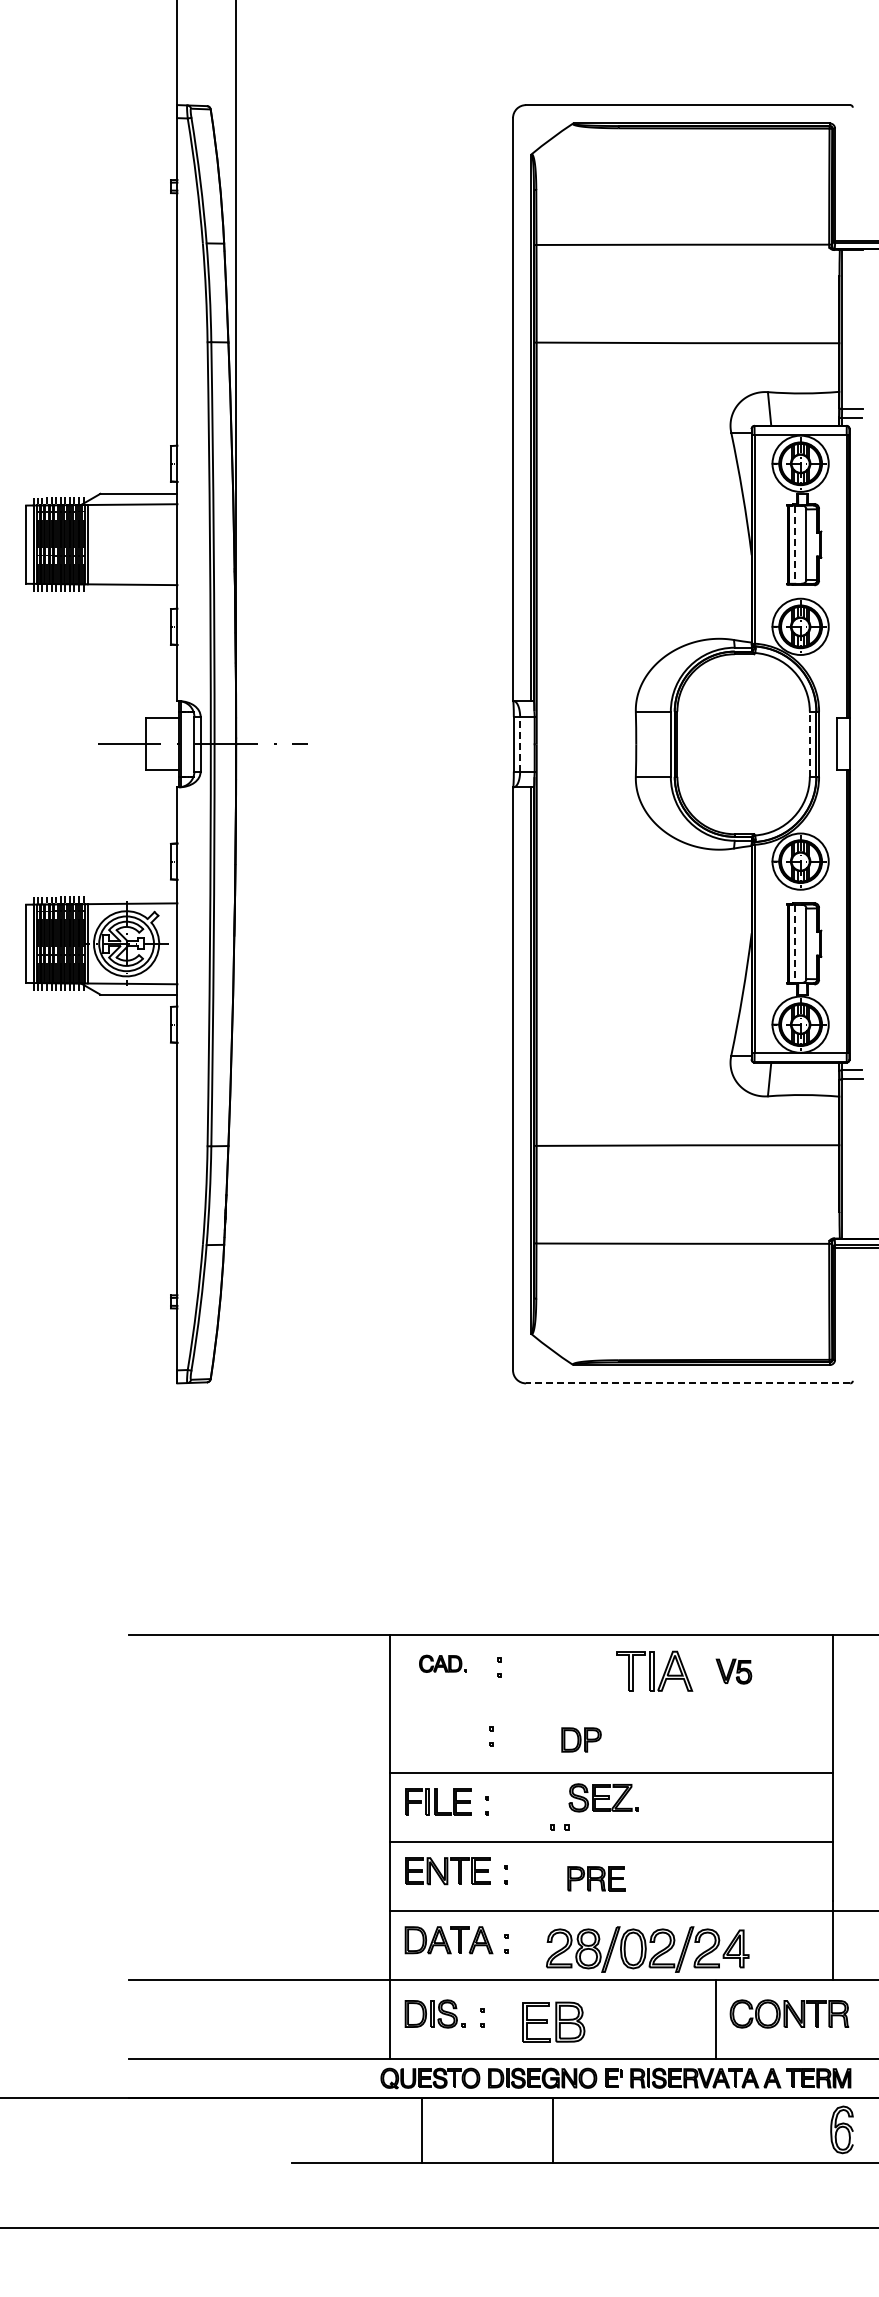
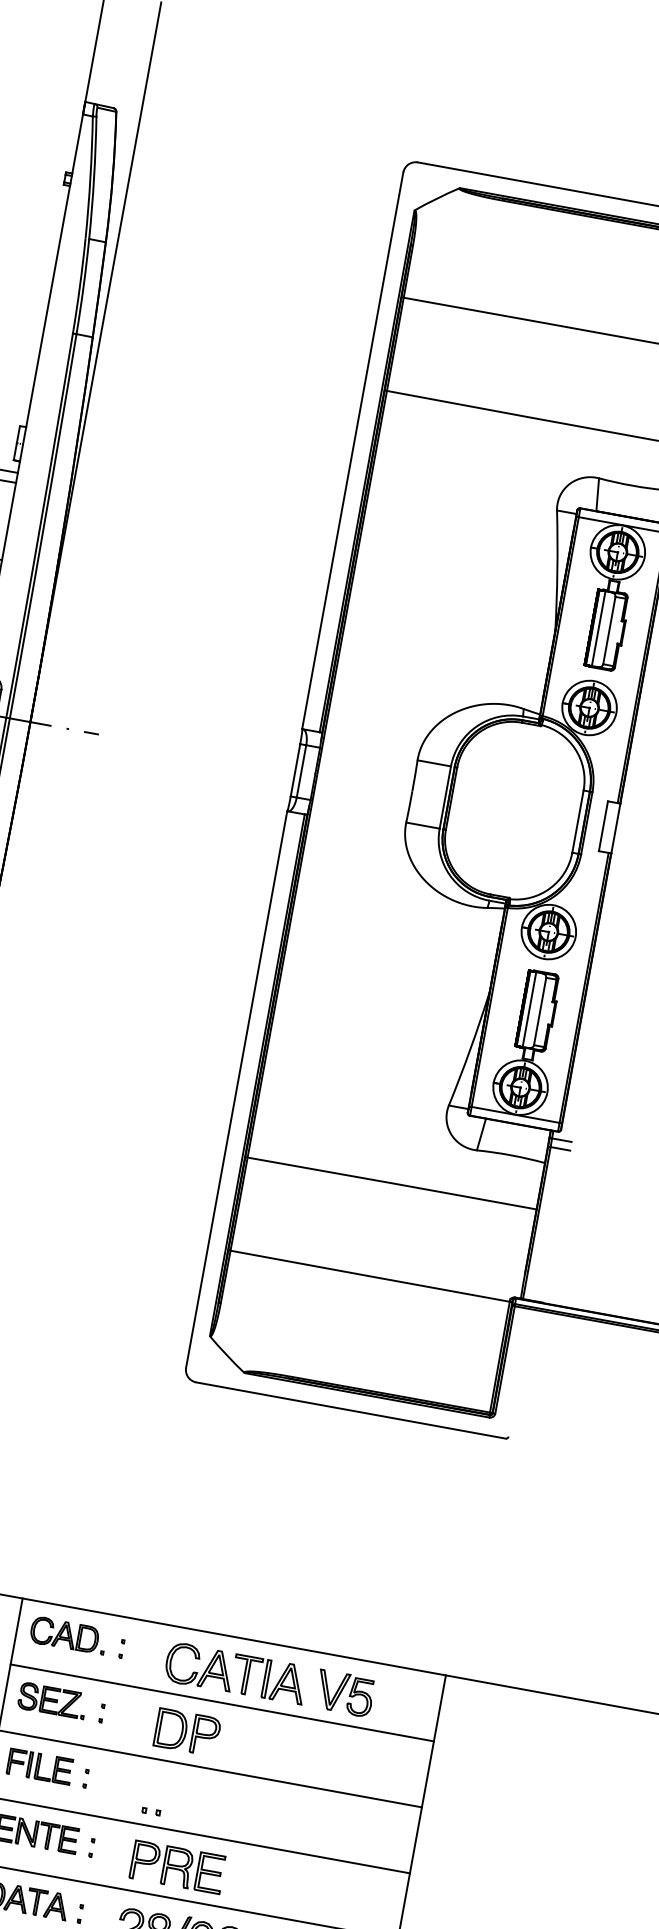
line: (795, 545) -> (598, 629), dashed -> solid
line: (520, 743) -> (301, 770), dashed -> solid
line: (809, 744) -> (577, 821), dashed -> solid
line: (795, 944) -> (529, 1010), dashed -> solid
line: (687, 1383) -> (350, 1410), dashed -> solid
part: (442, 1663) -> (67, 1635), size x1.67
part: (580, 1664) -> (199, 1660), added
part: (733, 1671) -> (344, 1693), size x1.67
line: (611, 1703) -> (222, 1702), added
part: (581, 1739) -> (187, 1731), size x1.67
part: (603, 1797) -> (52, 1700), moved
part: (596, 1878) -> (177, 1867), size x1.67

